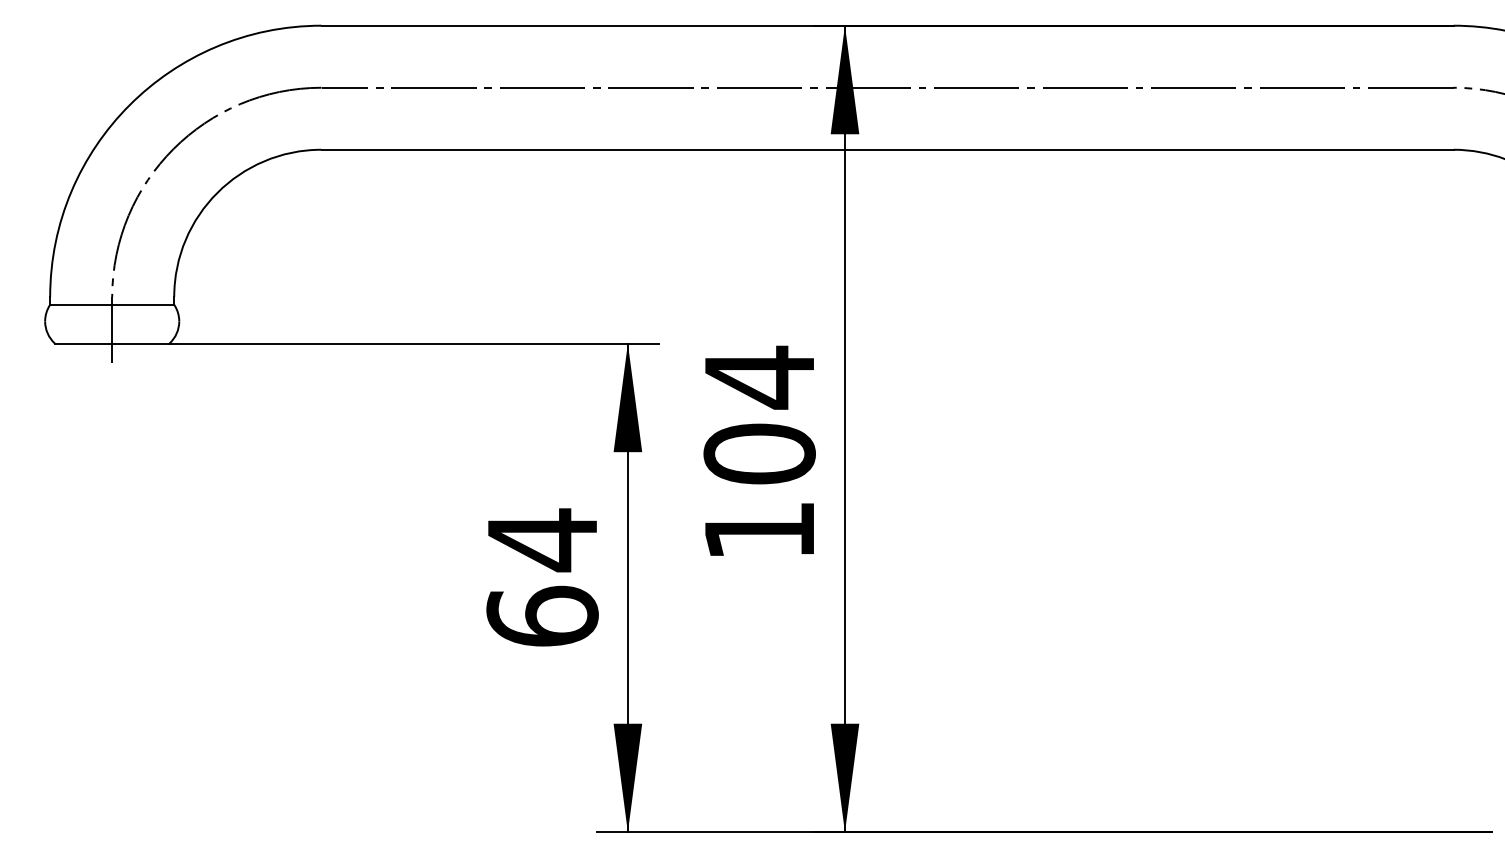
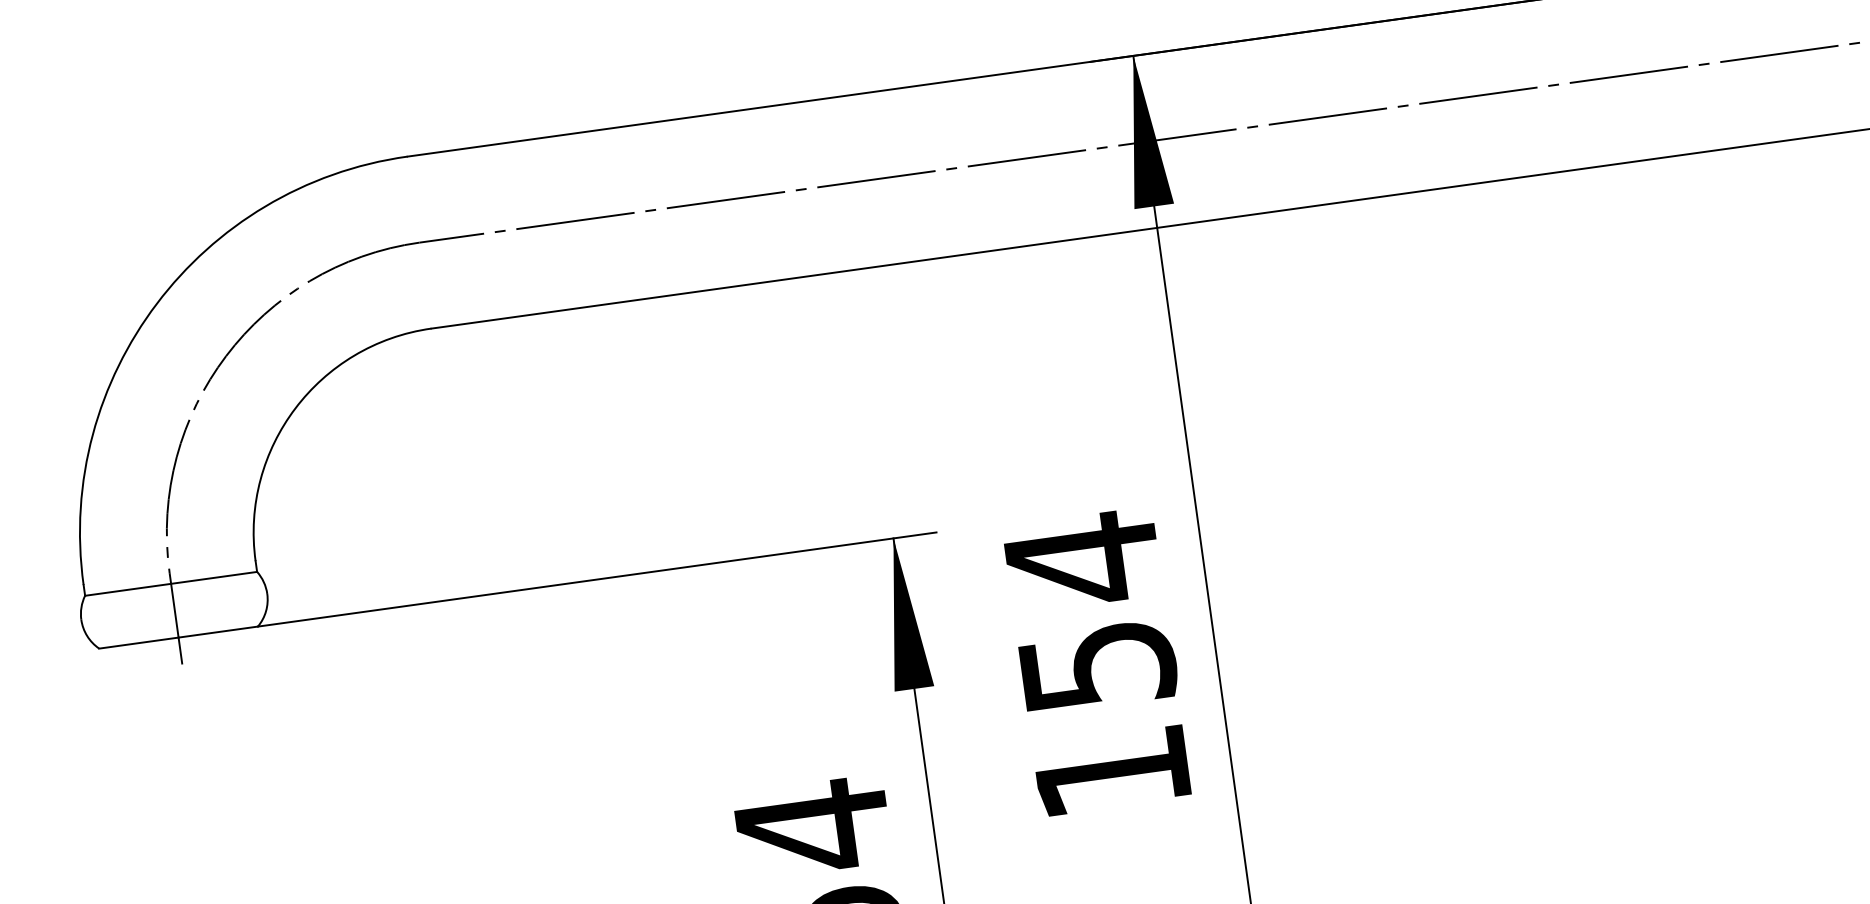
text: (759, 453) -> (1097, 665), 104 -> 154

